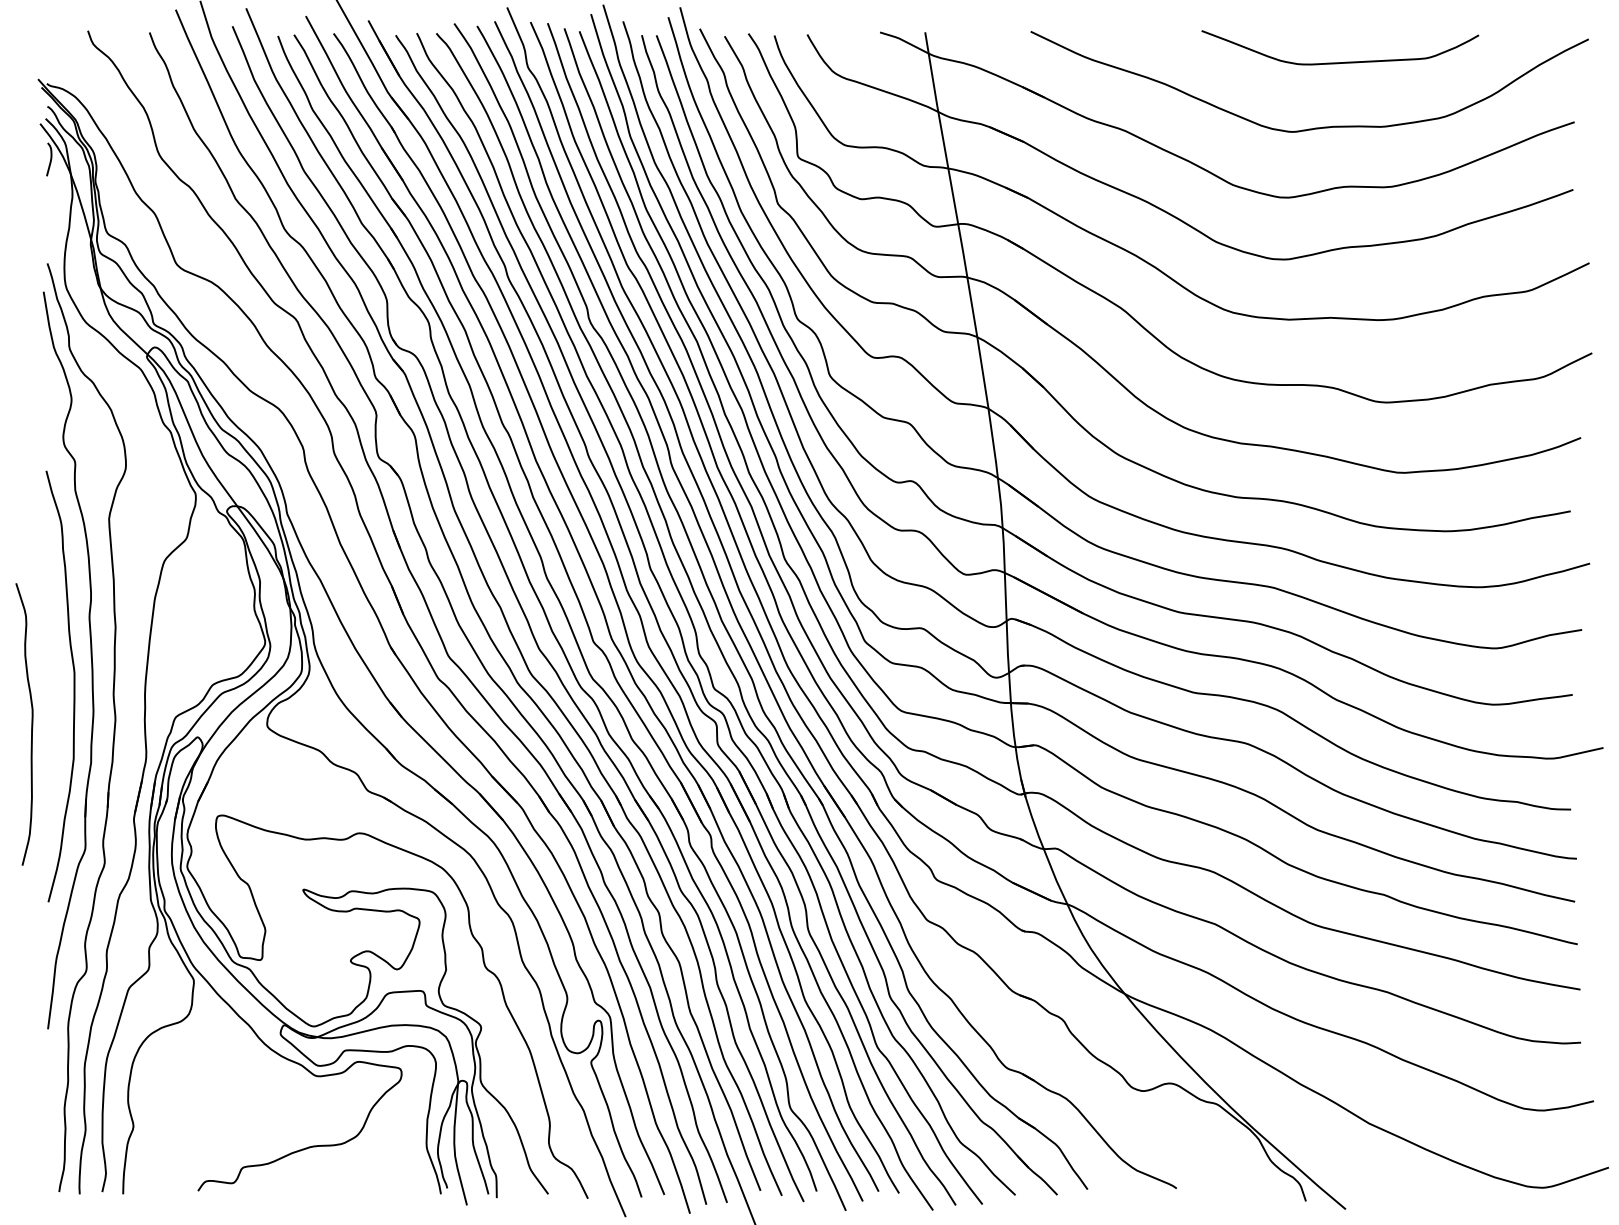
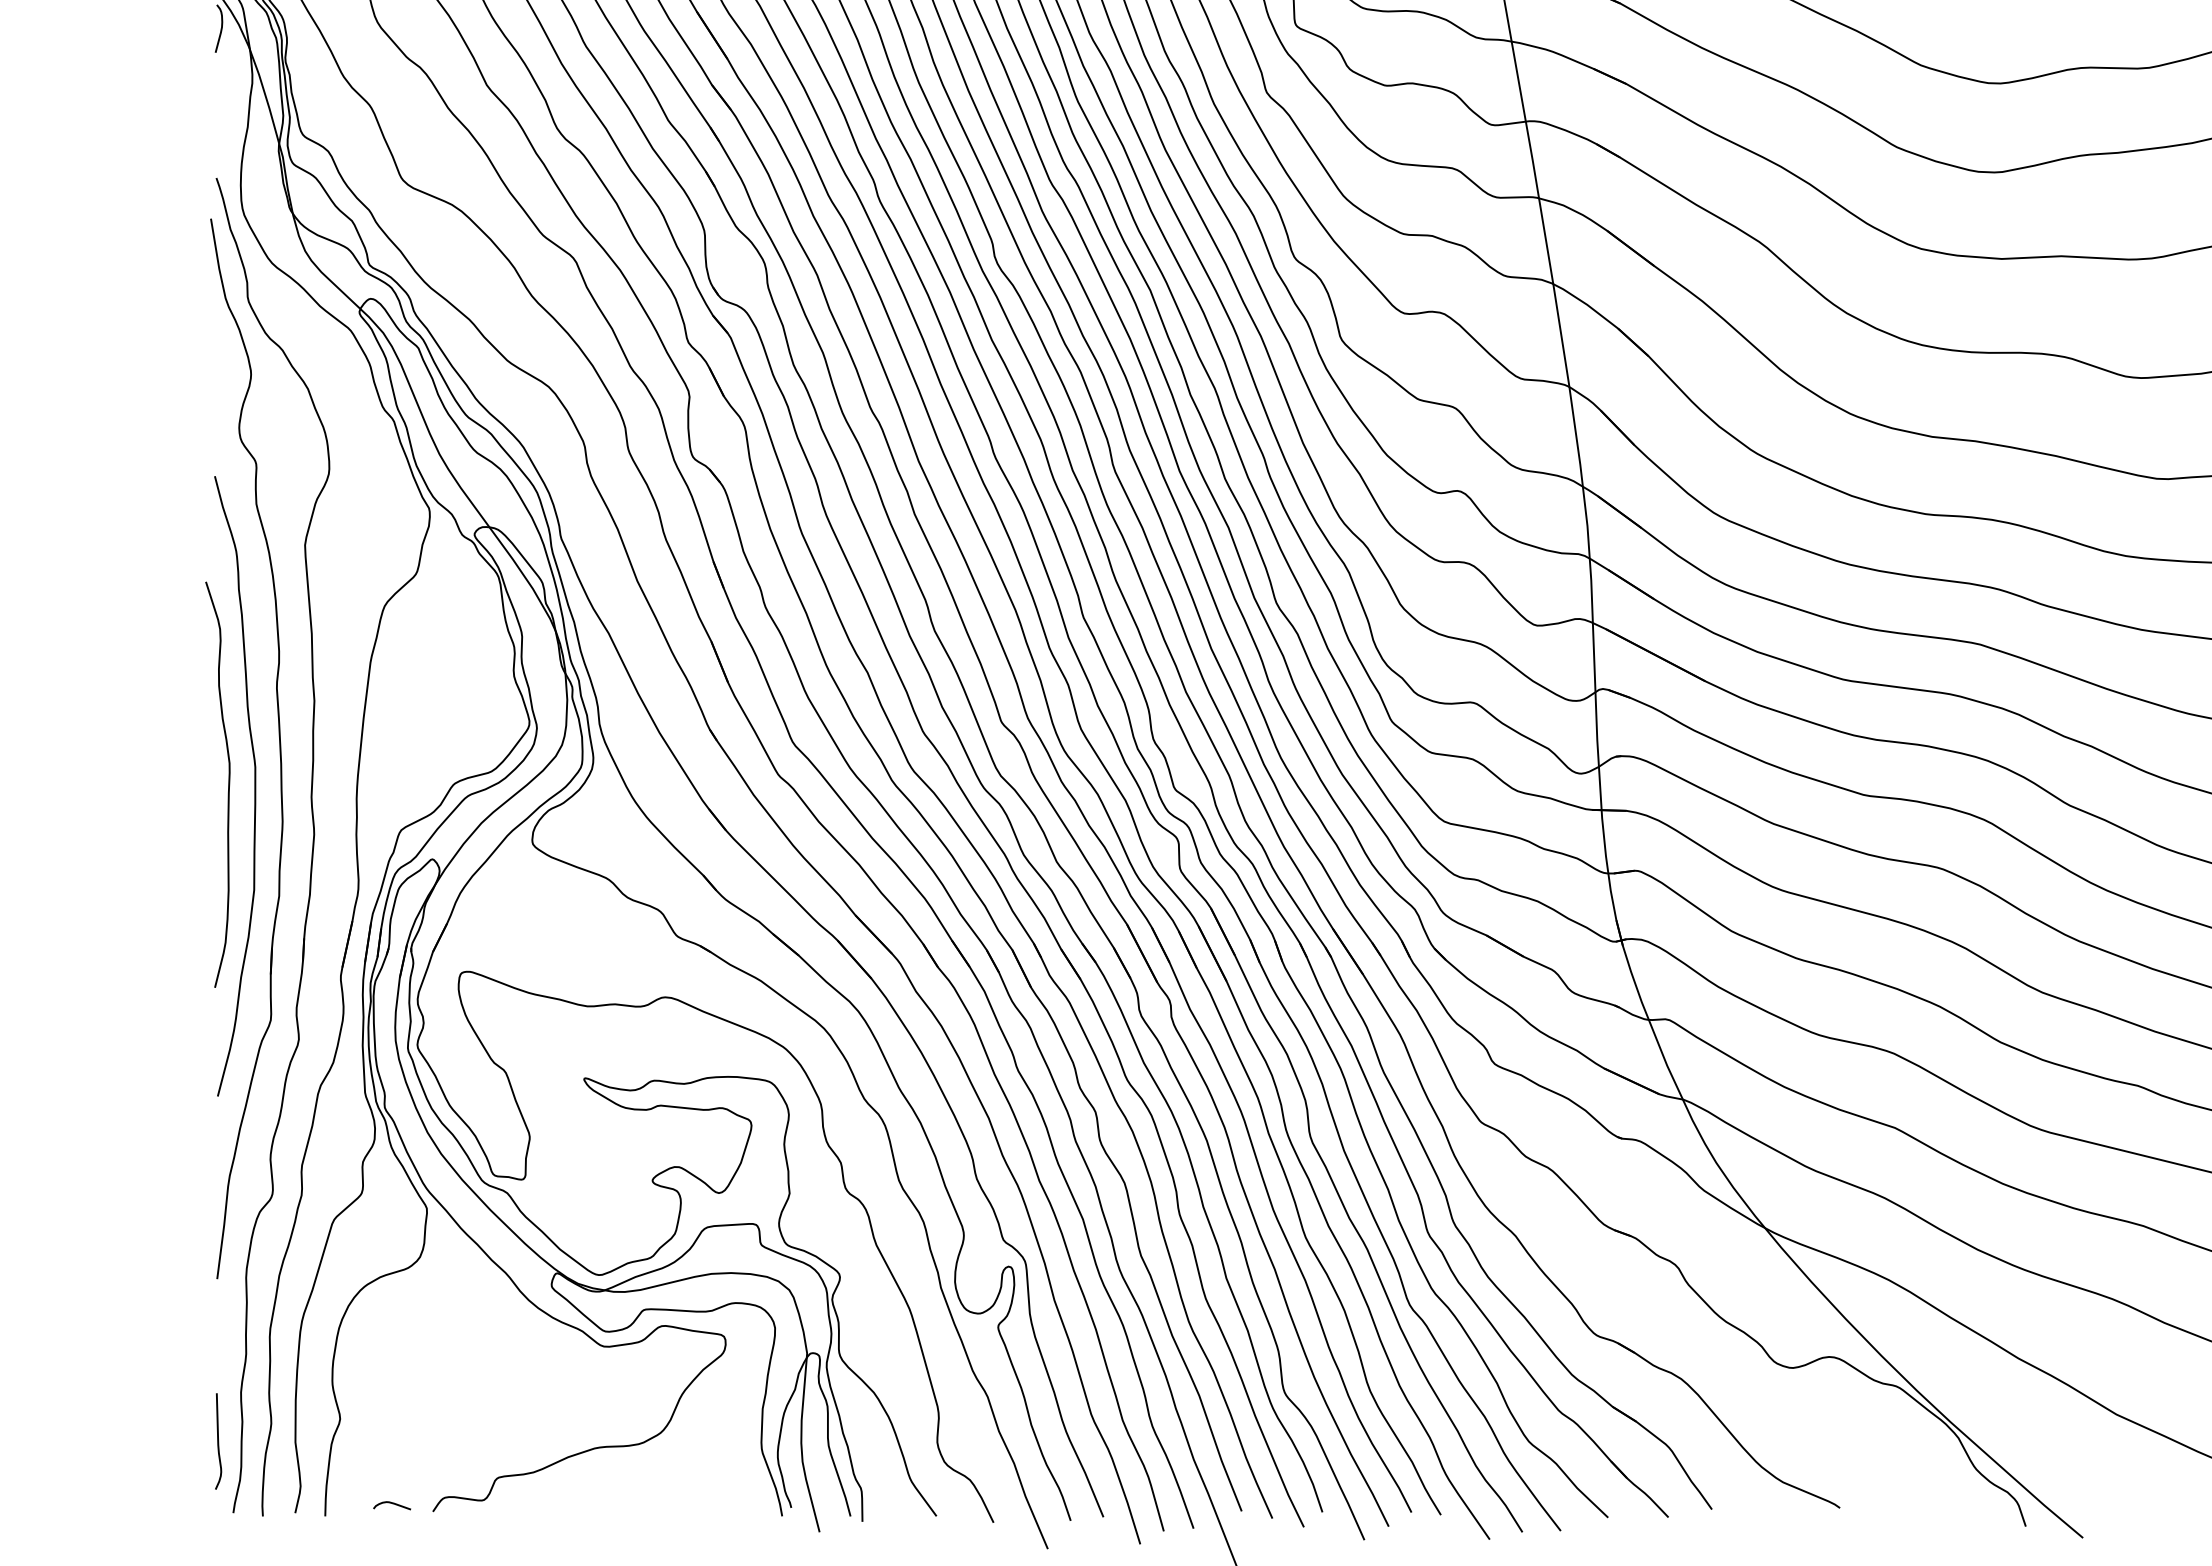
curve: (31, 724) -> (227, 784), moved
curve: (48, 1141) -> (217, 1440), added
curve: (169, 1185) -> (391, 1503), added

